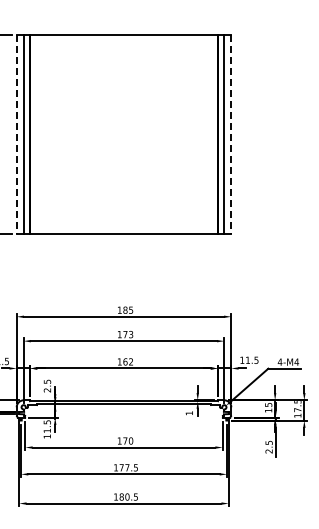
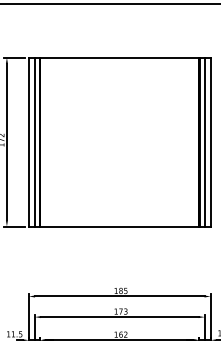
line: (16, 134) -> (28, 142), dashed -> solid
line: (231, 134) -> (210, 142), dashed -> solid

